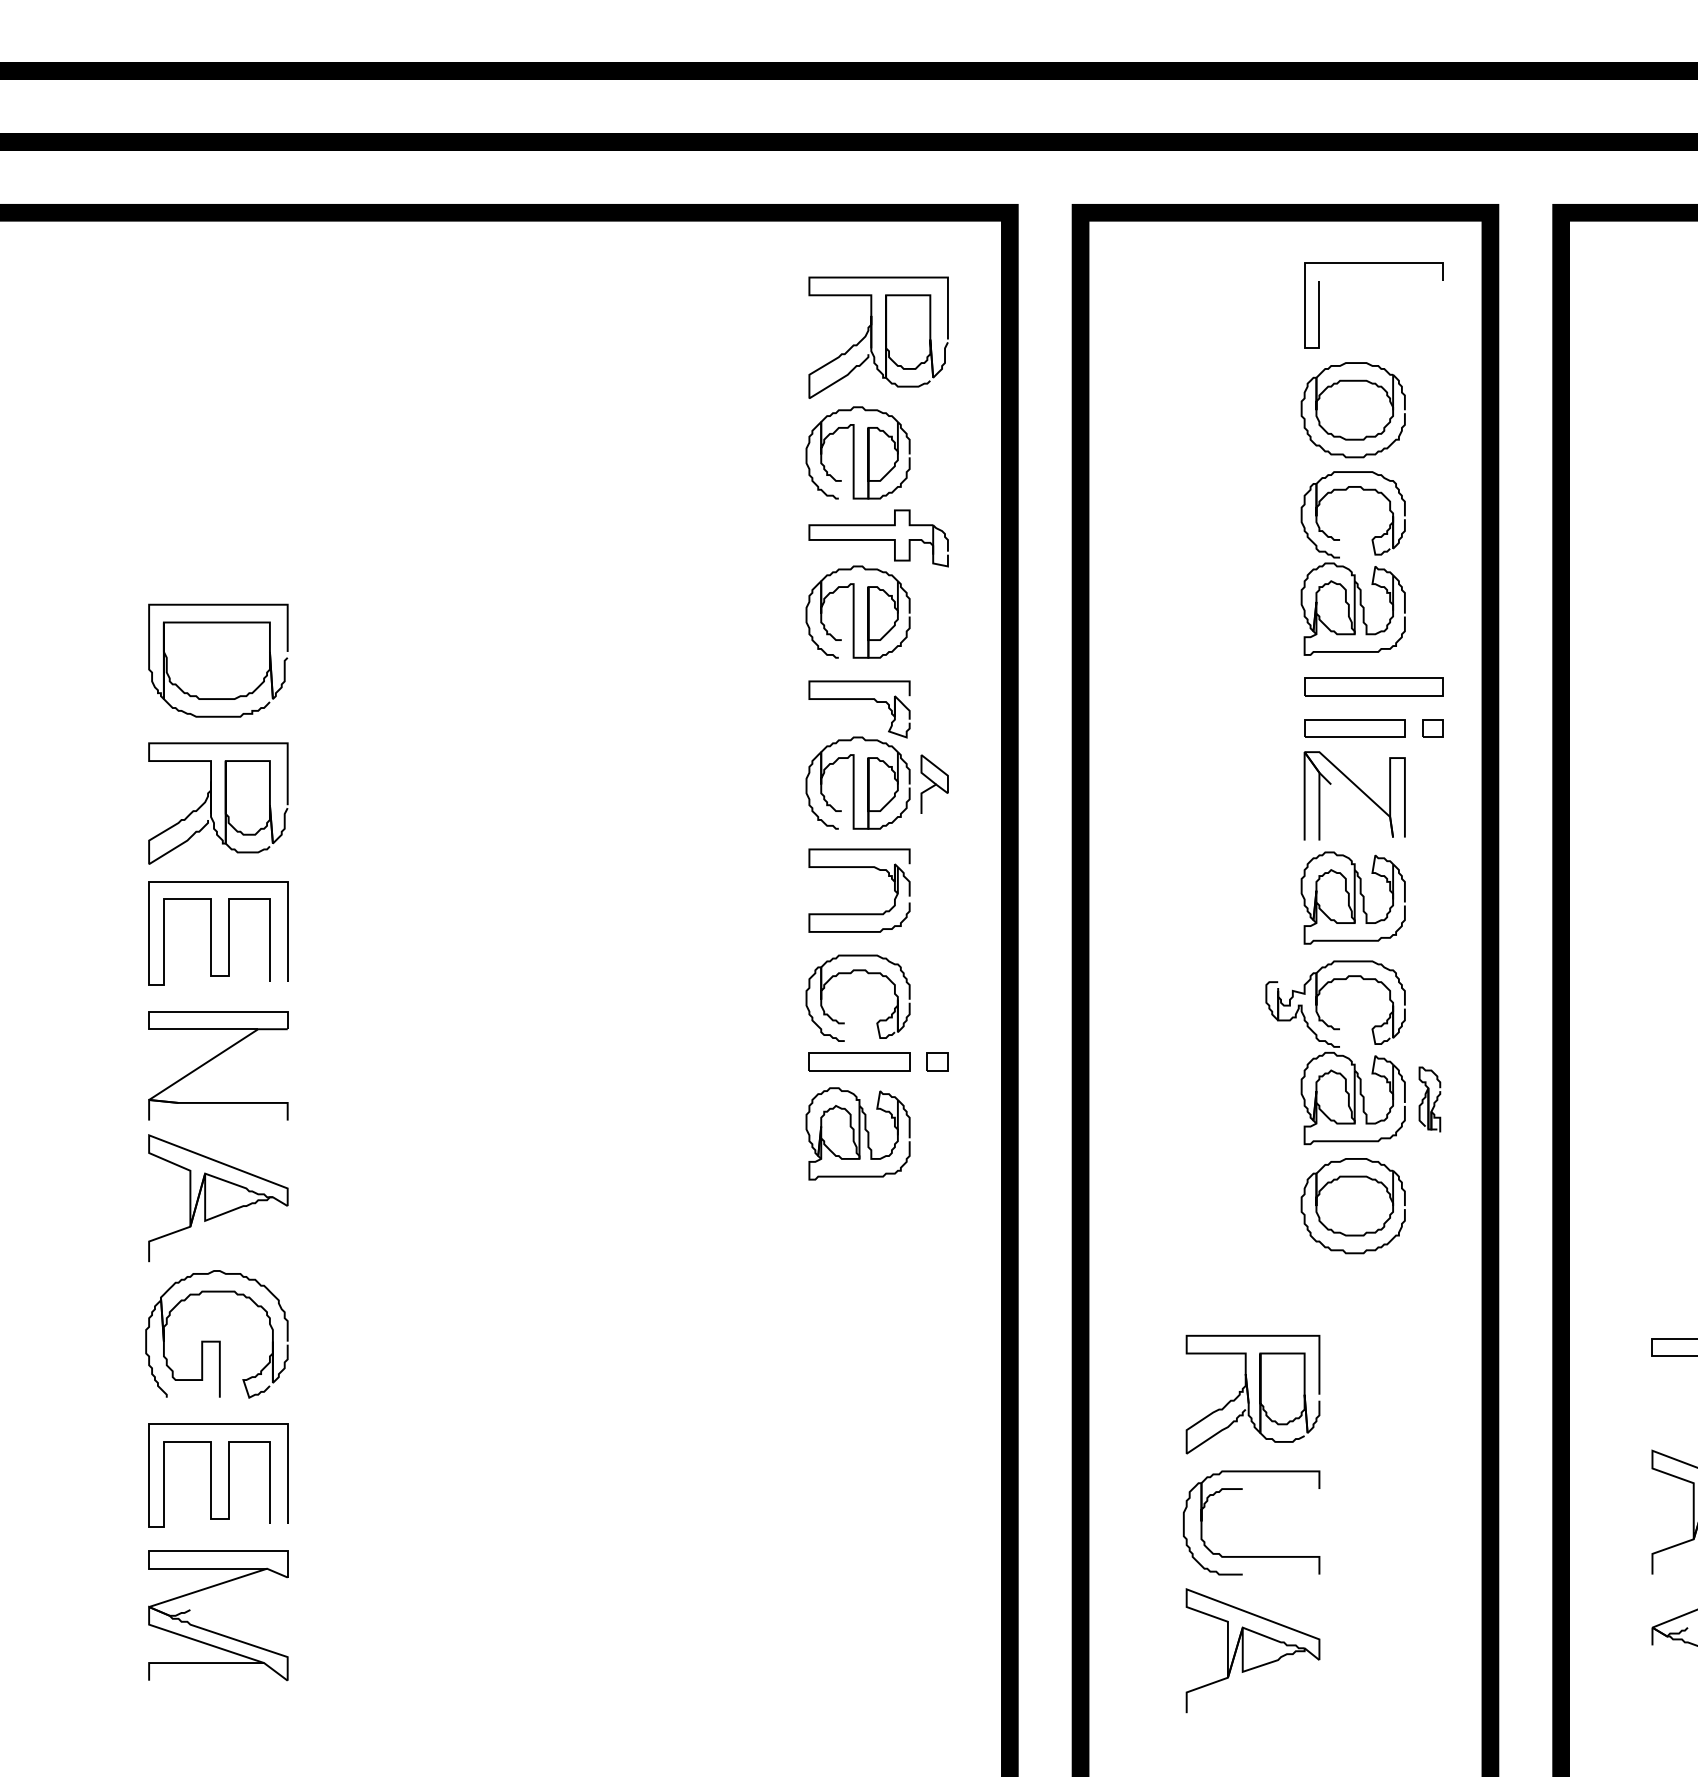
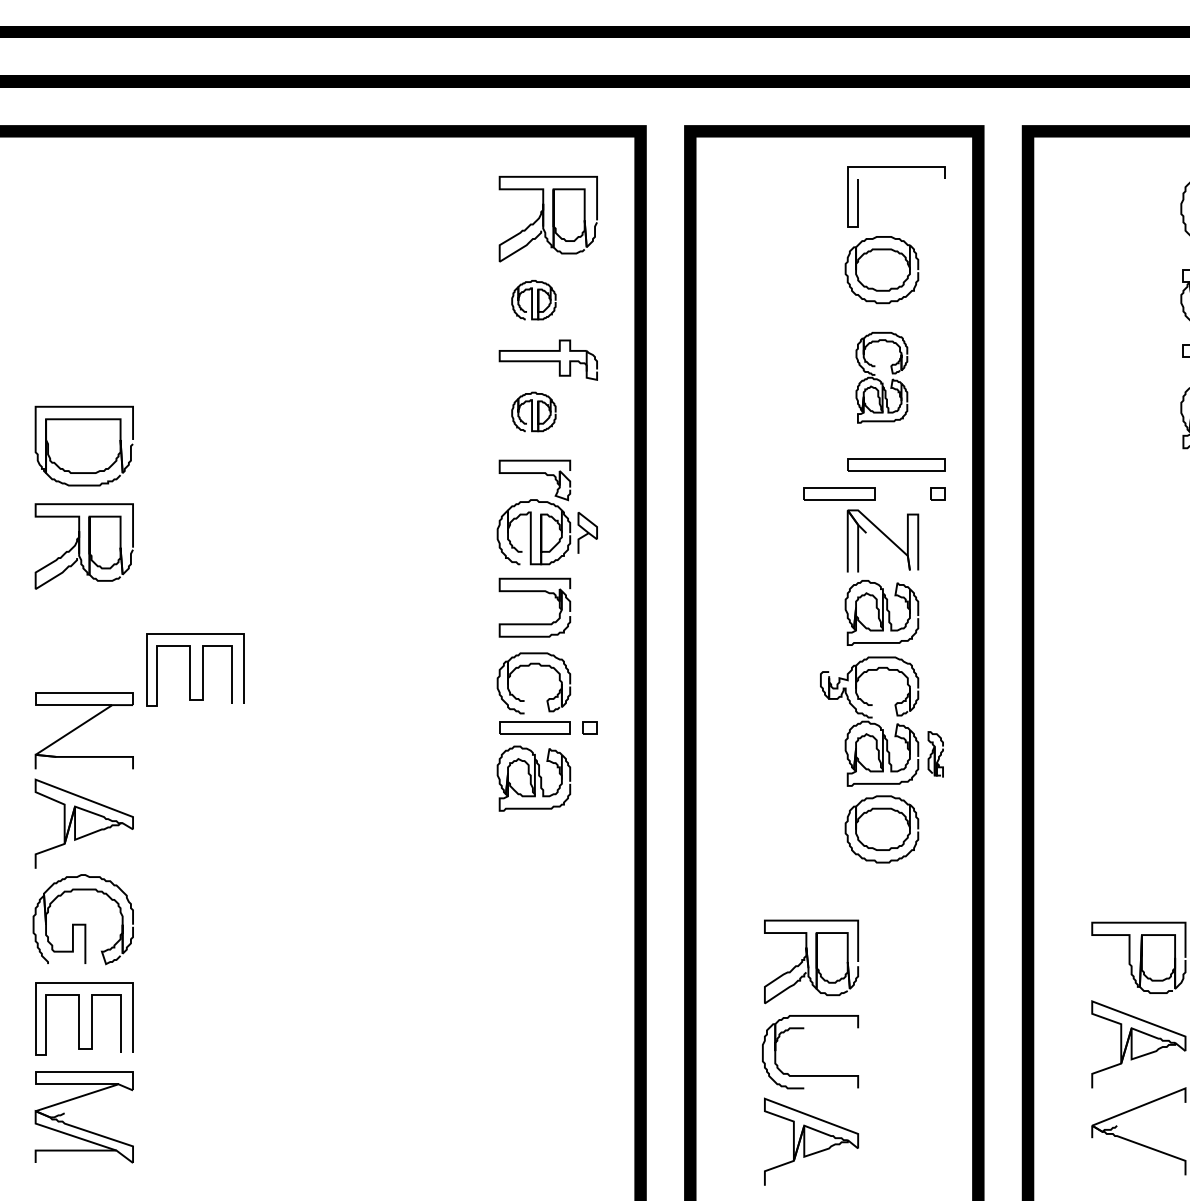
part: (857, 452) -> (533, 299), size x0.6
part: (1352, 563) -> (881, 377), size x0.7
part: (857, 611) -> (533, 411), size x0.6
part: (1354, 728) -> (839, 493), moved
curve: (211, 933) -> (190, 670), moved

